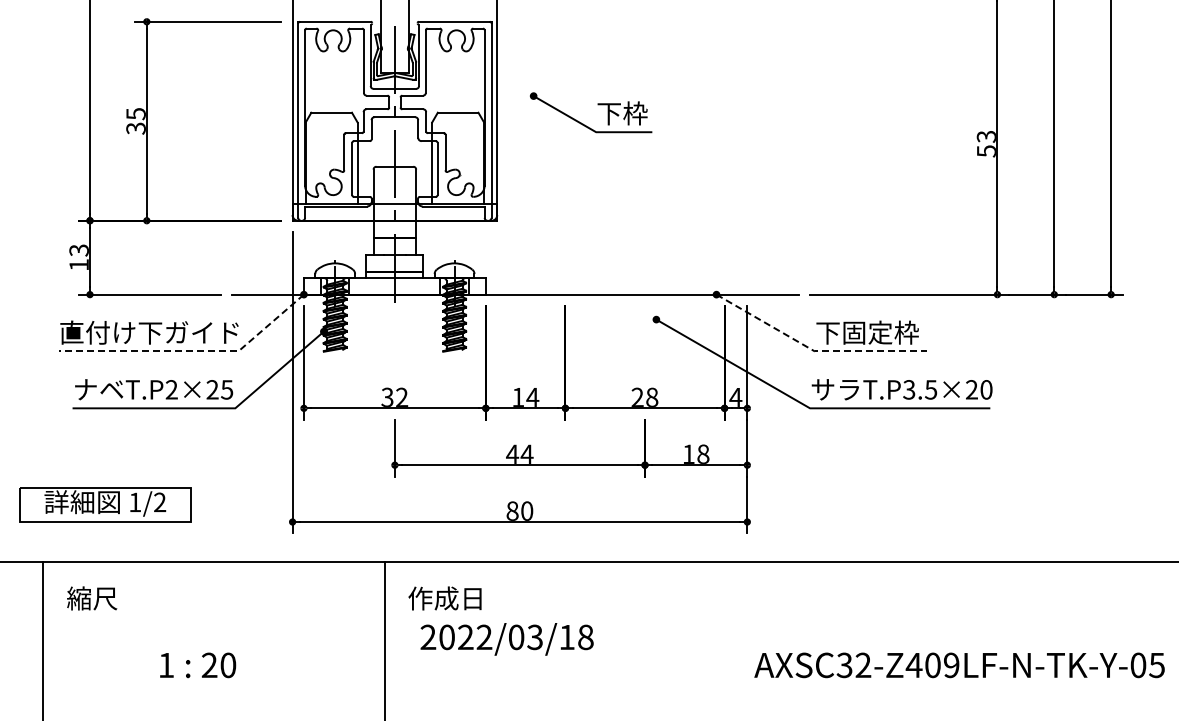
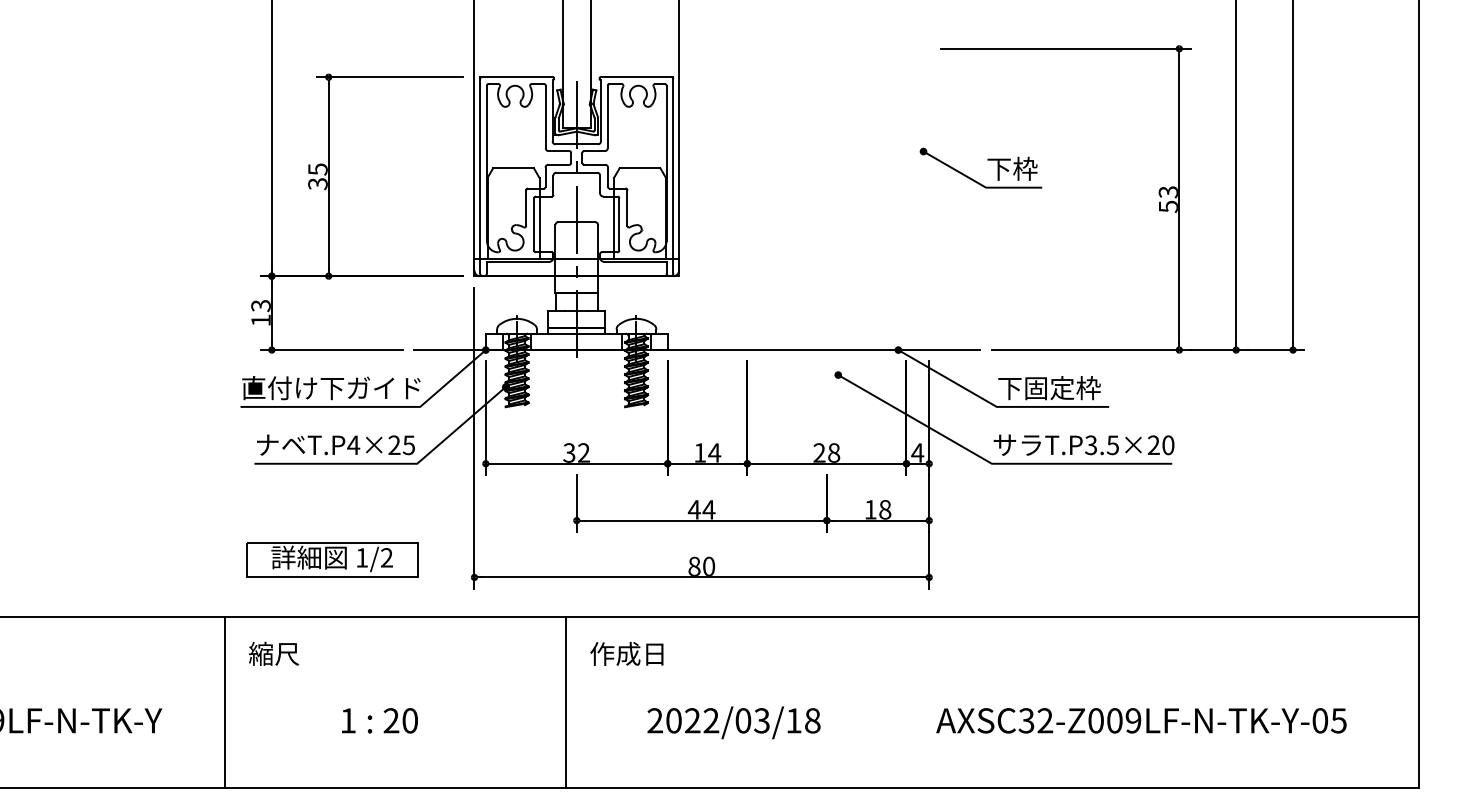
part: (597, 105) -> (987, 160), moved
line: (192, 351) -> (374, 406), dashed -> solid
line: (814, 351) -> (996, 406), dashed -> solid
text: (171, 389) -> (353, 444), T.P2×25 -> T.P4×25
part: (105, 504) -> (332, 559), moved
text: (506, 639) -> (733, 722), moved
text: (913, 665) -> (1095, 720), AXSC32-Z409LF-N-TK-Y-05 -> AXSC32-Z009LF-N-TK-Y-05

